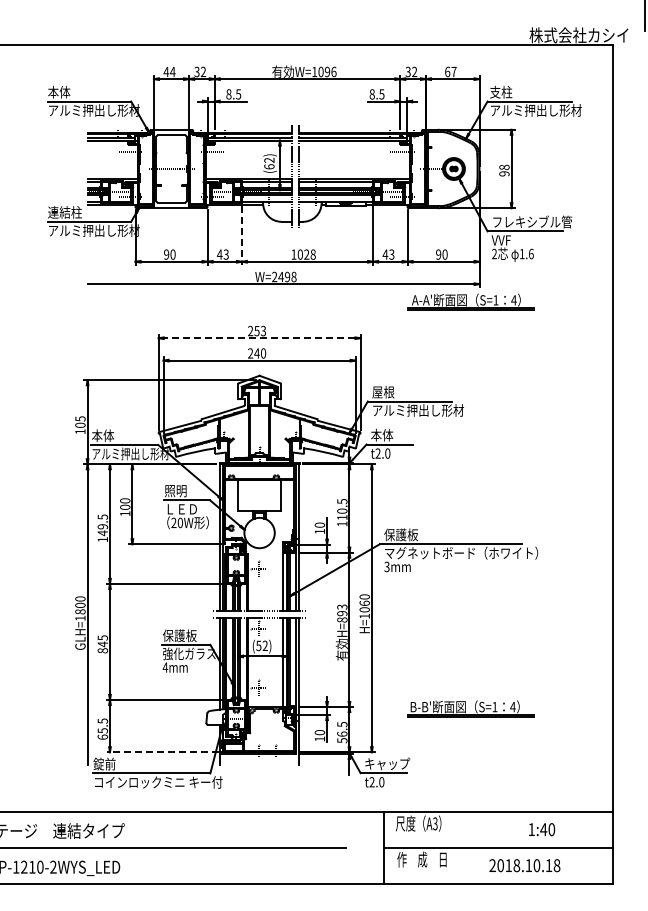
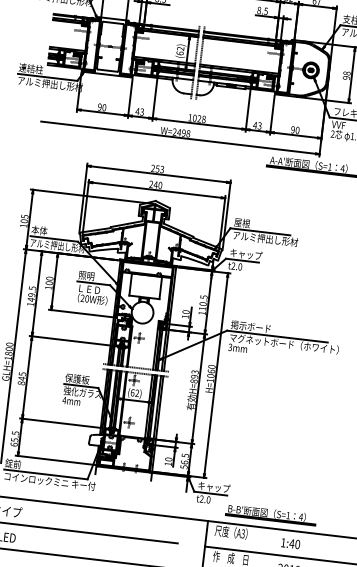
line: (241, 236) -> (154, 100), dashed -> solid
line: (259, 338) -> (158, 174), dashed -> solid
text: (393, 434) -> (245, 253), 本体 -> キャップ
text: (412, 534) -> (251, 326), 保護板 -> 掲示ボード
text: (258, 645) -> (132, 392), (52) -> (62)
part: (470, 708) -> (270, 514), moved
line: (162, 752) -> (55, 460), dashed -> solid
text: (542, 829) -> (291, 543), moved

